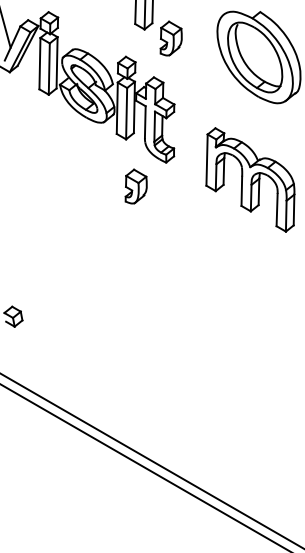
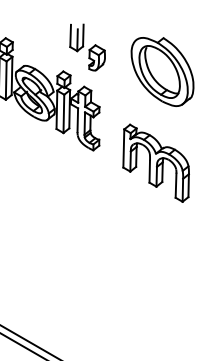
part: (135, 186) -> (70, 168), removed

